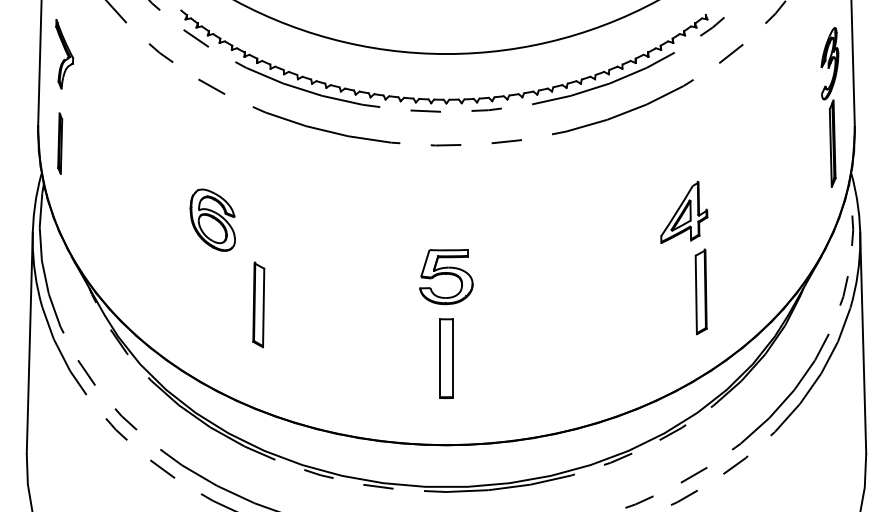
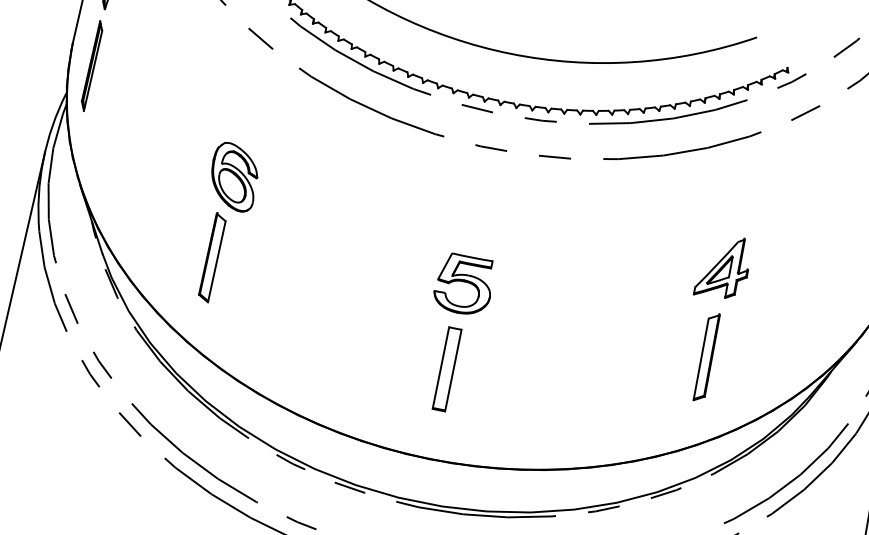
part: (59, 143) -> (91, 65), size x1.43
part: (700, 291) -> (706, 356), moved
part: (258, 304) -> (212, 257), moved

